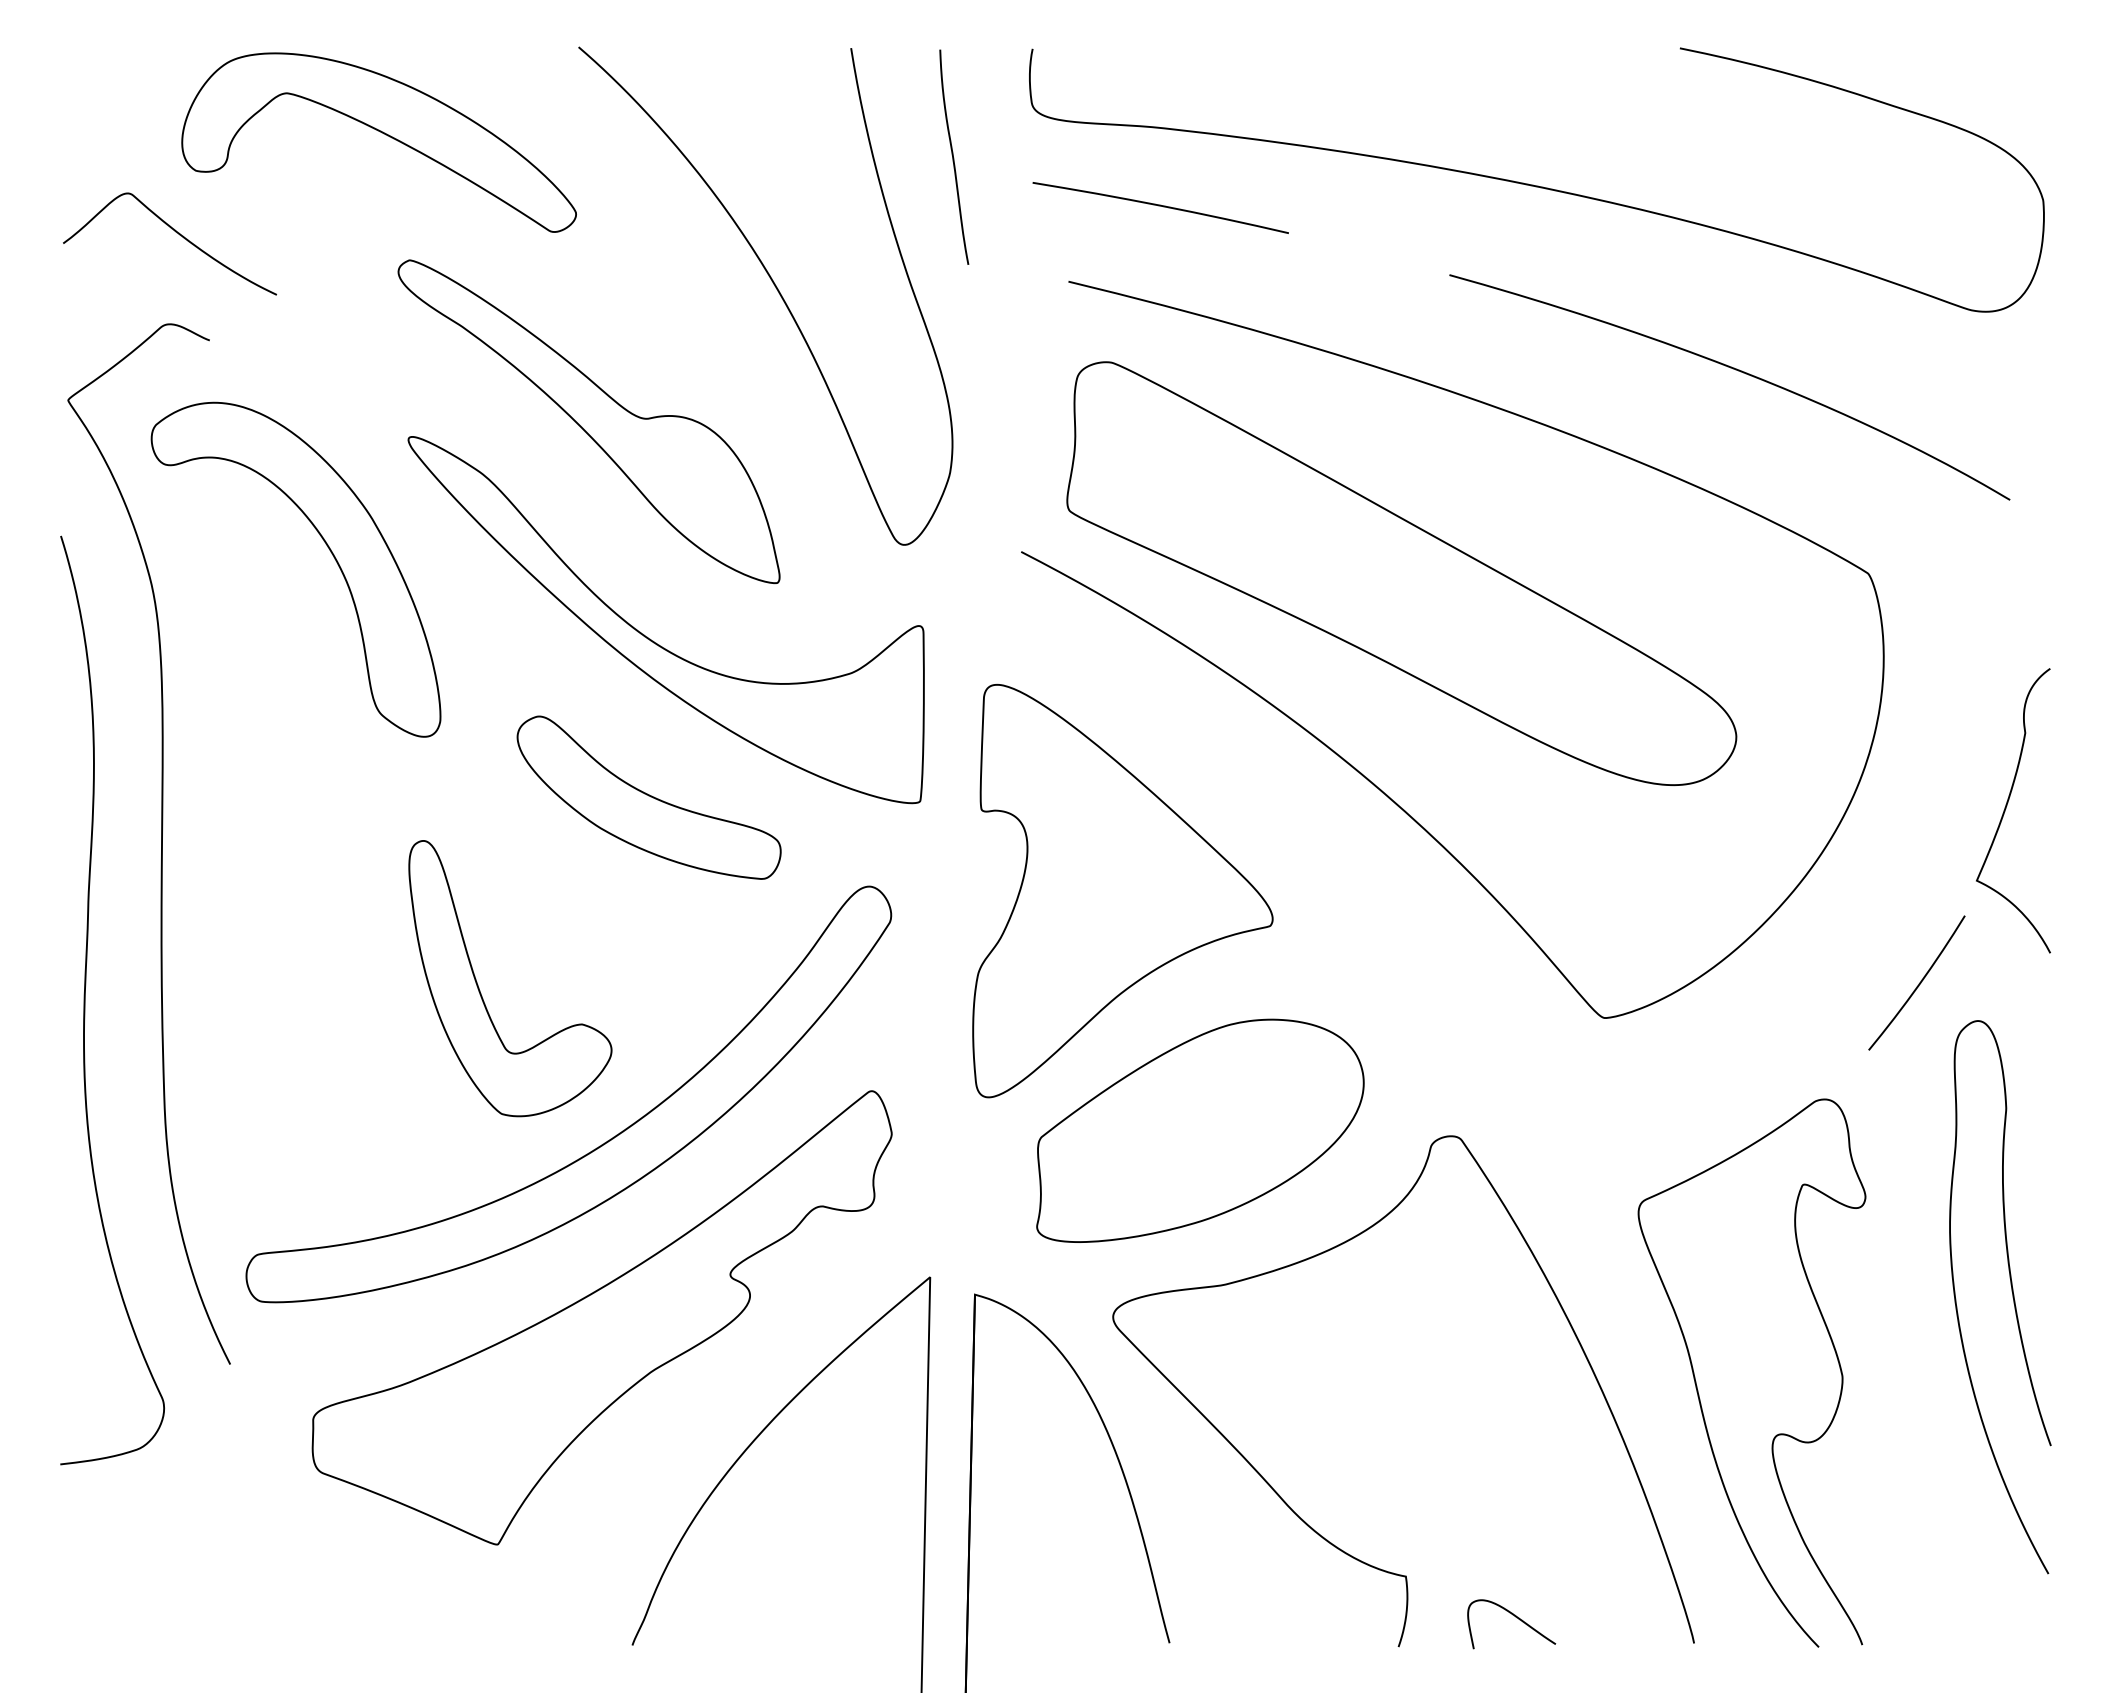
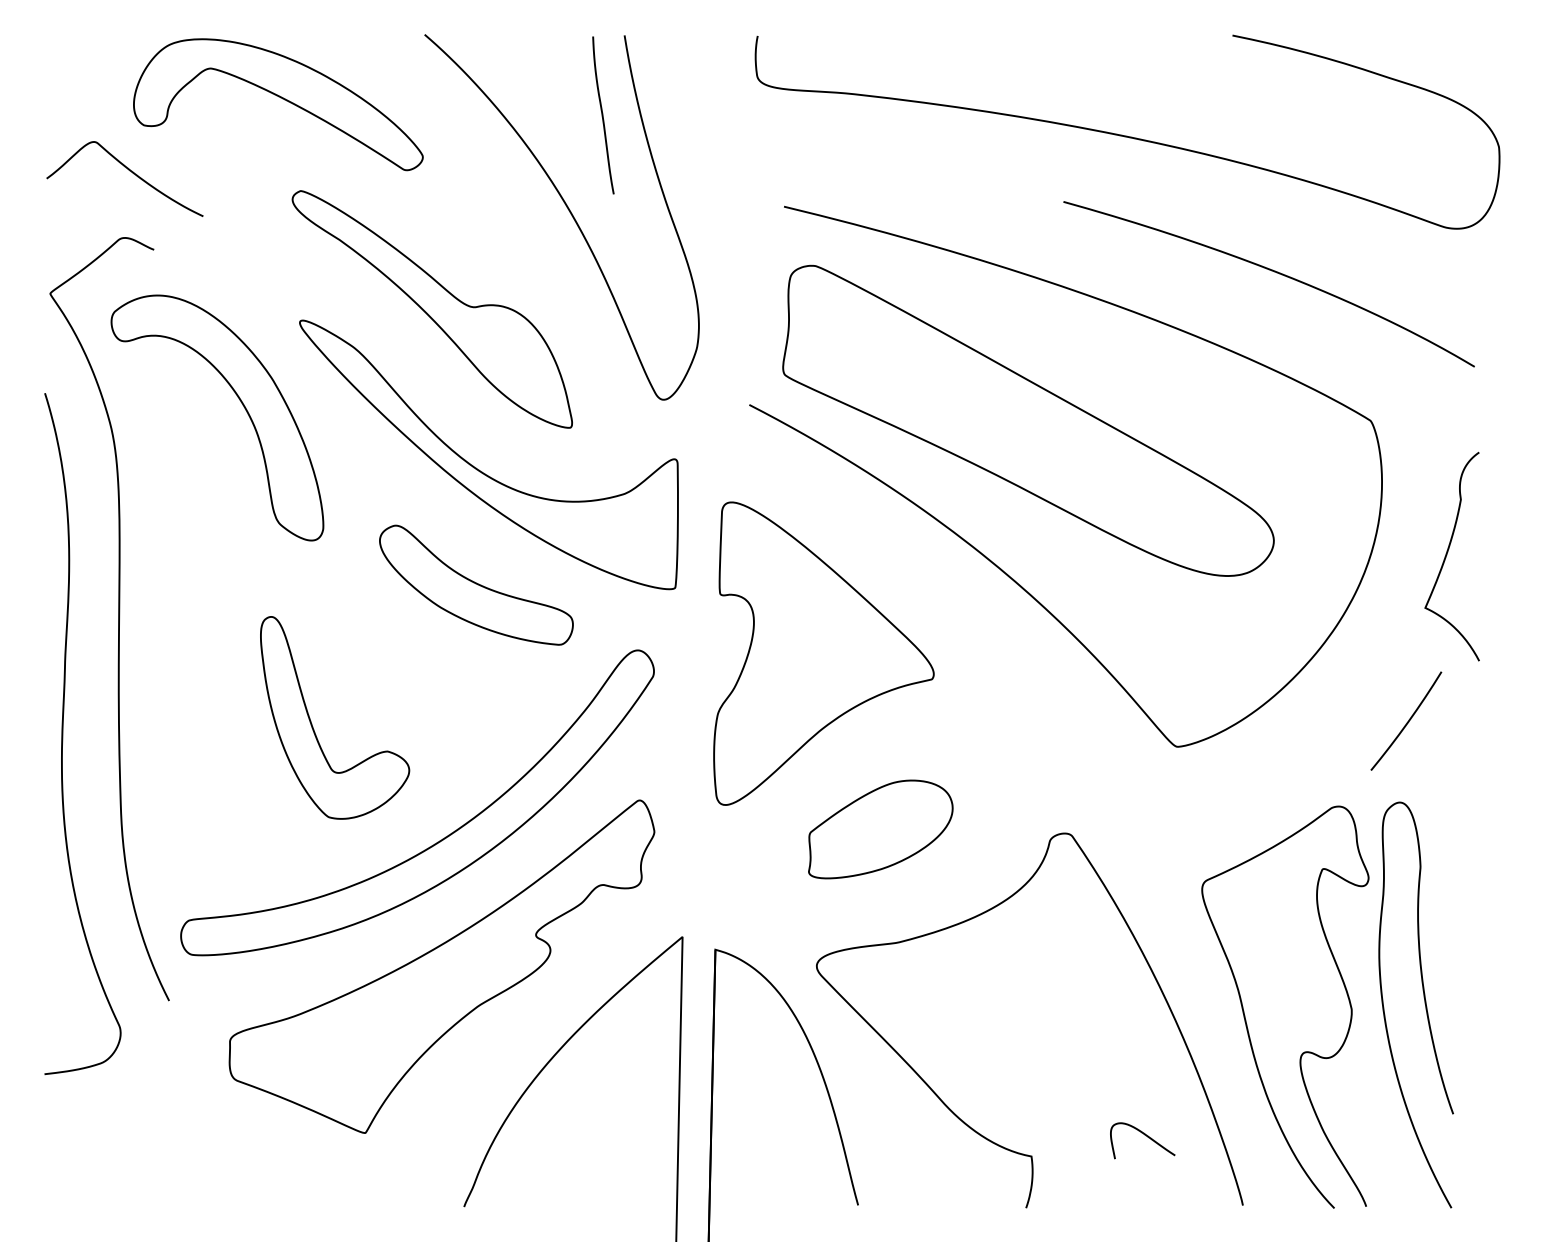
curve: (953, 156) -> (602, 114), moved
curve: (1160, 206) -> (851, 151), removed
curve: (2006, 808) -> (1447, 554), moved
part: (479, 987) -> (312, 724), moved
part: (1200, 1130) -> (880, 829), size x0.6
curve: (2012, 1297) -> (1425, 1005), moved
curve: (1515, 1617) -> (1145, 1135), moved

